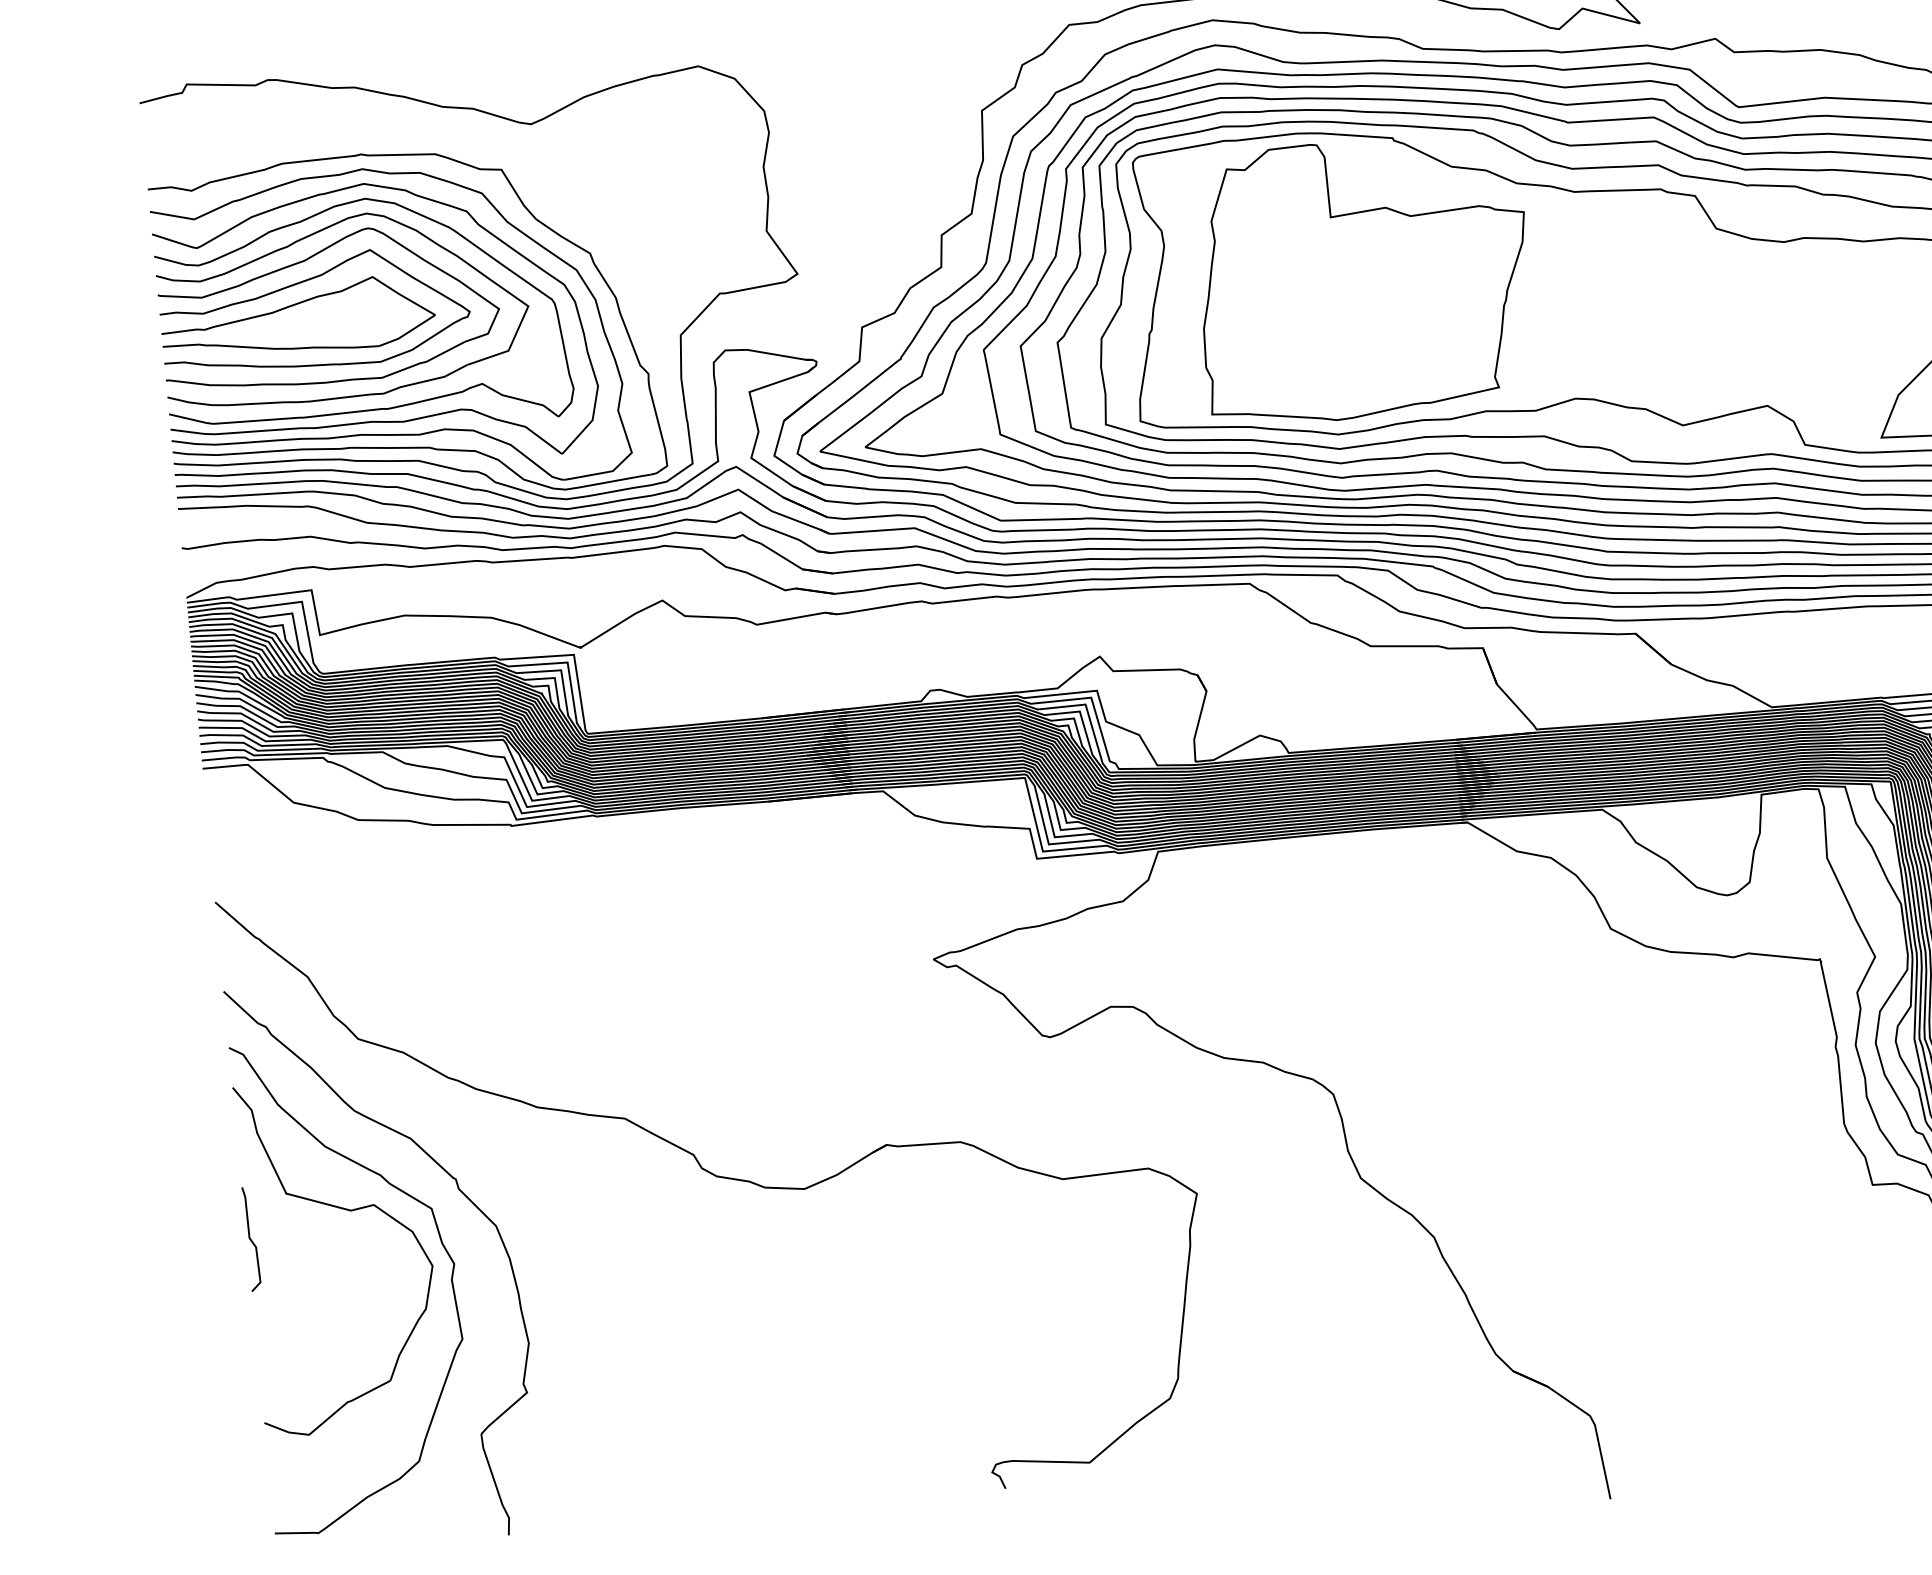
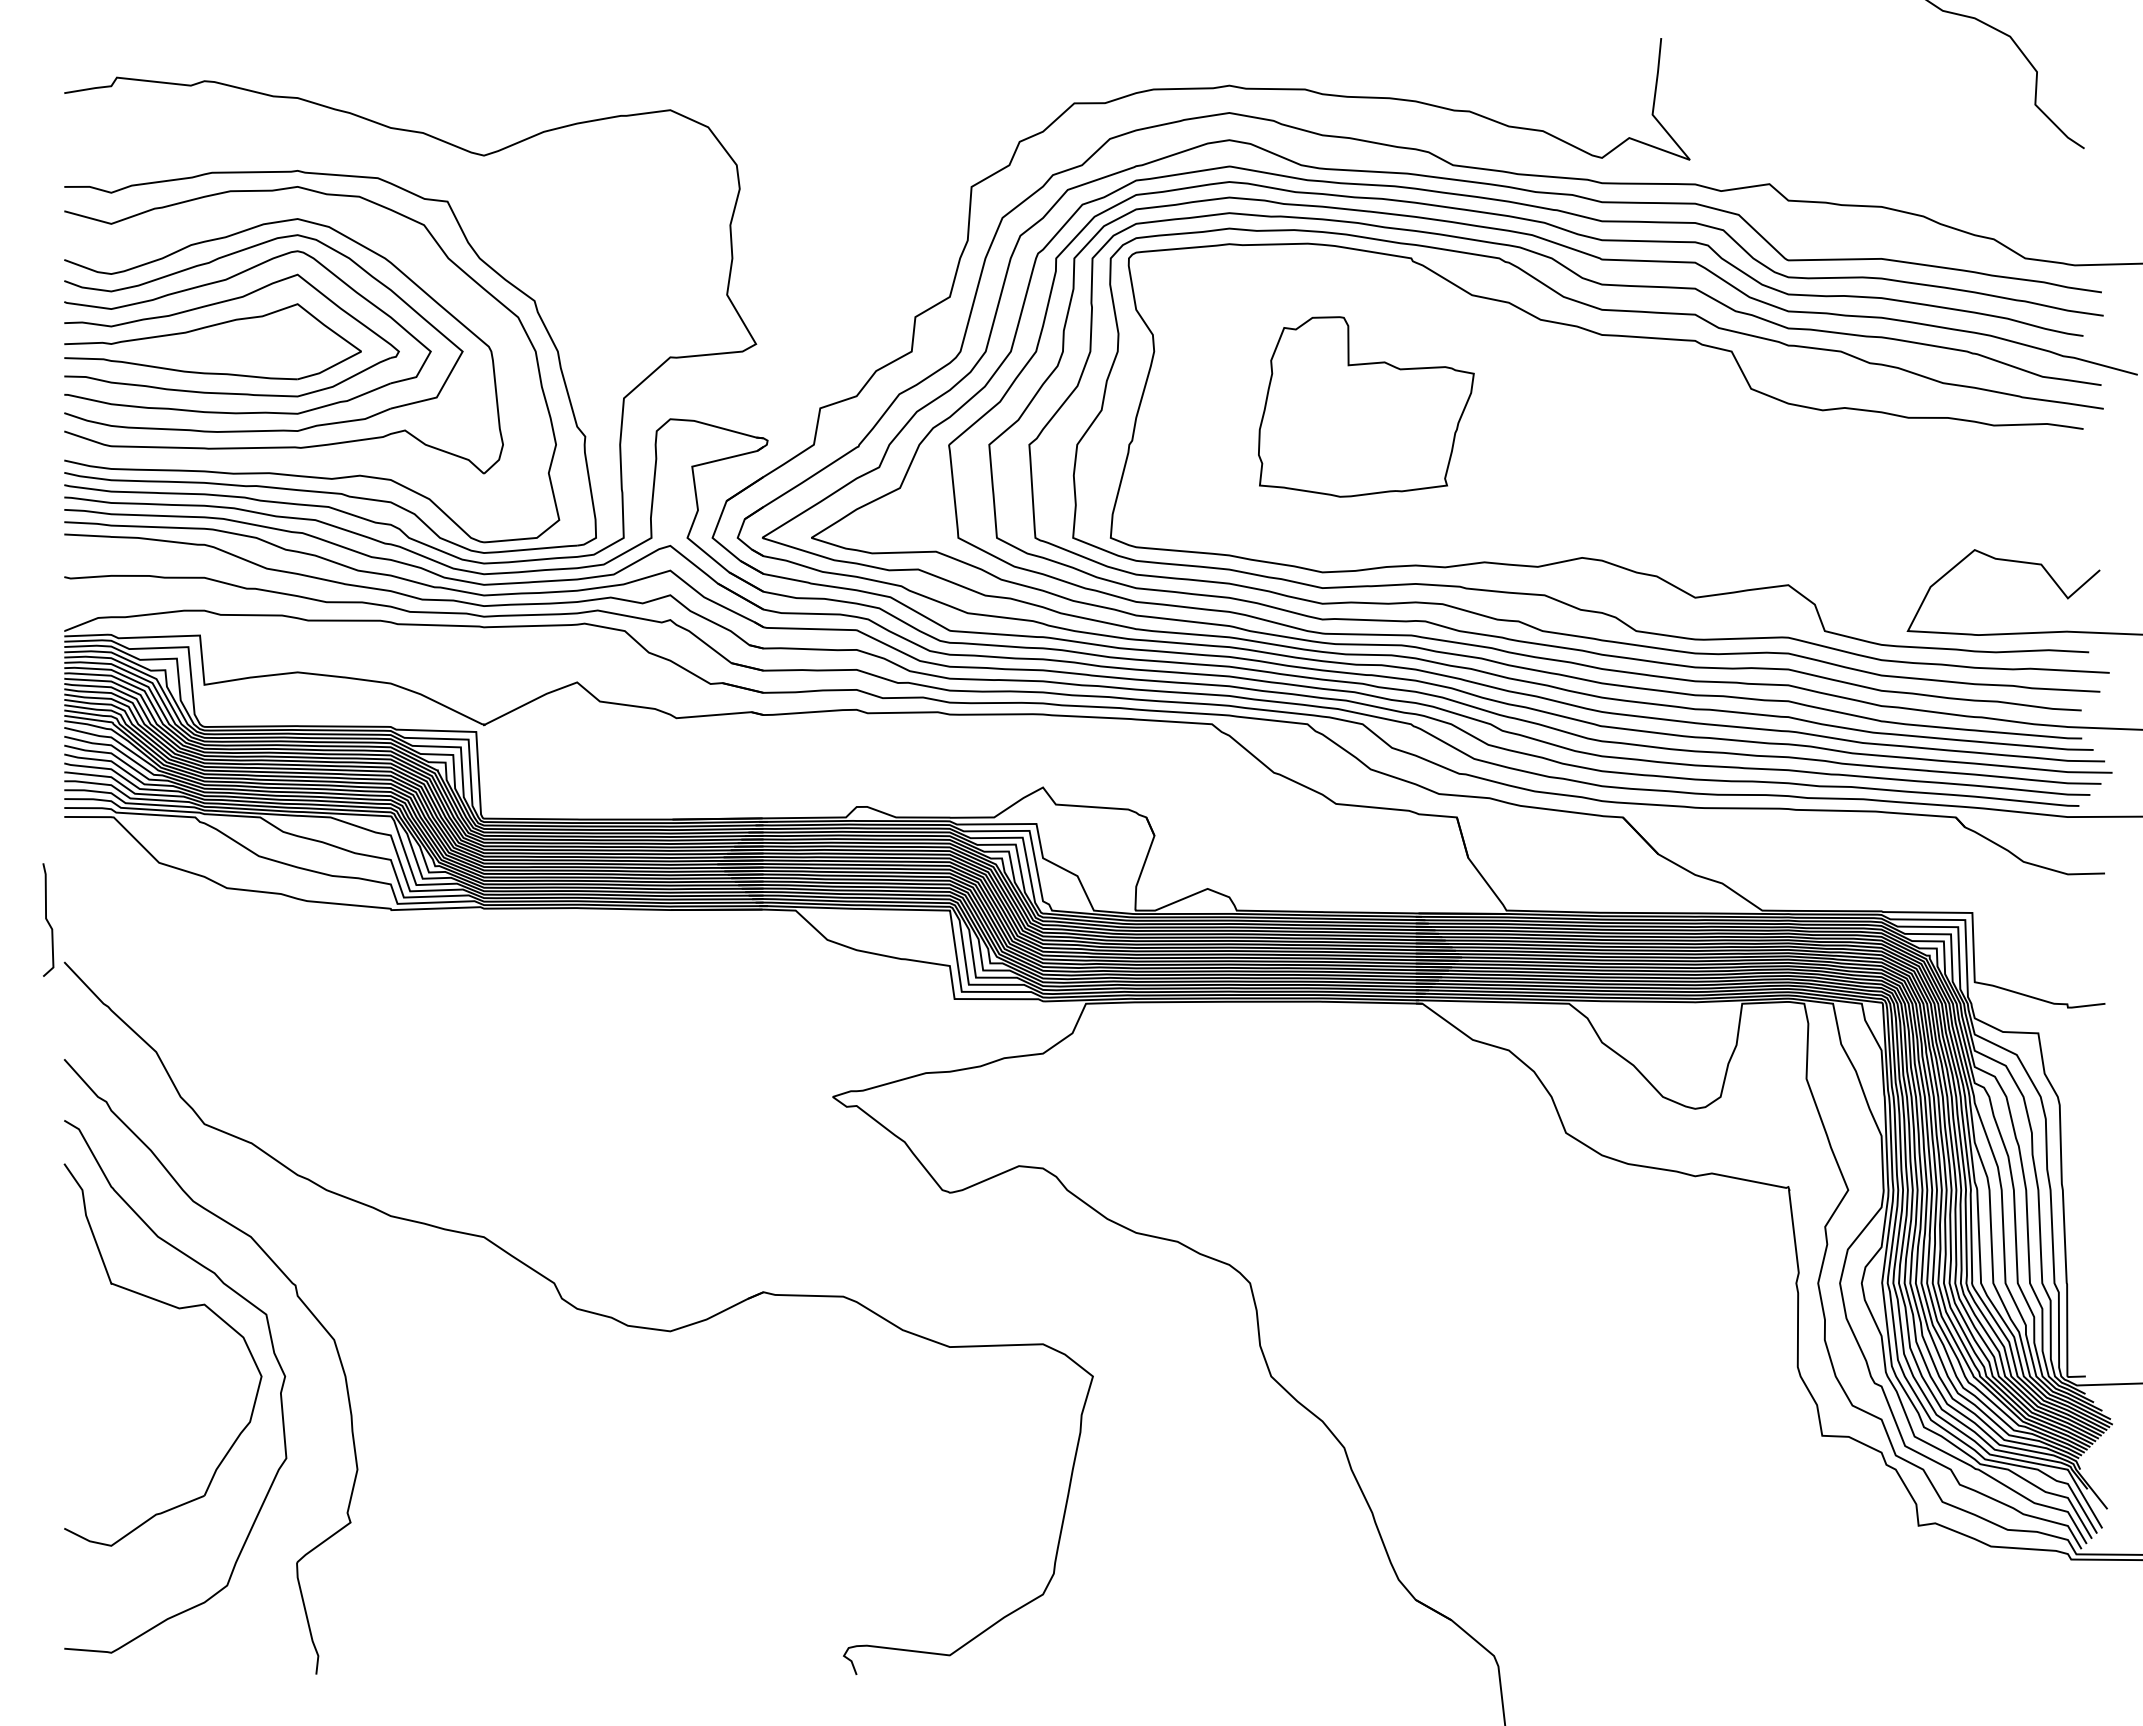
part: (1364, 278) -> (1366, 406), size x0.6
part: (376, 420) -> (287, 459), removed
curve: (250, 1238) -> (47, 919), moved

